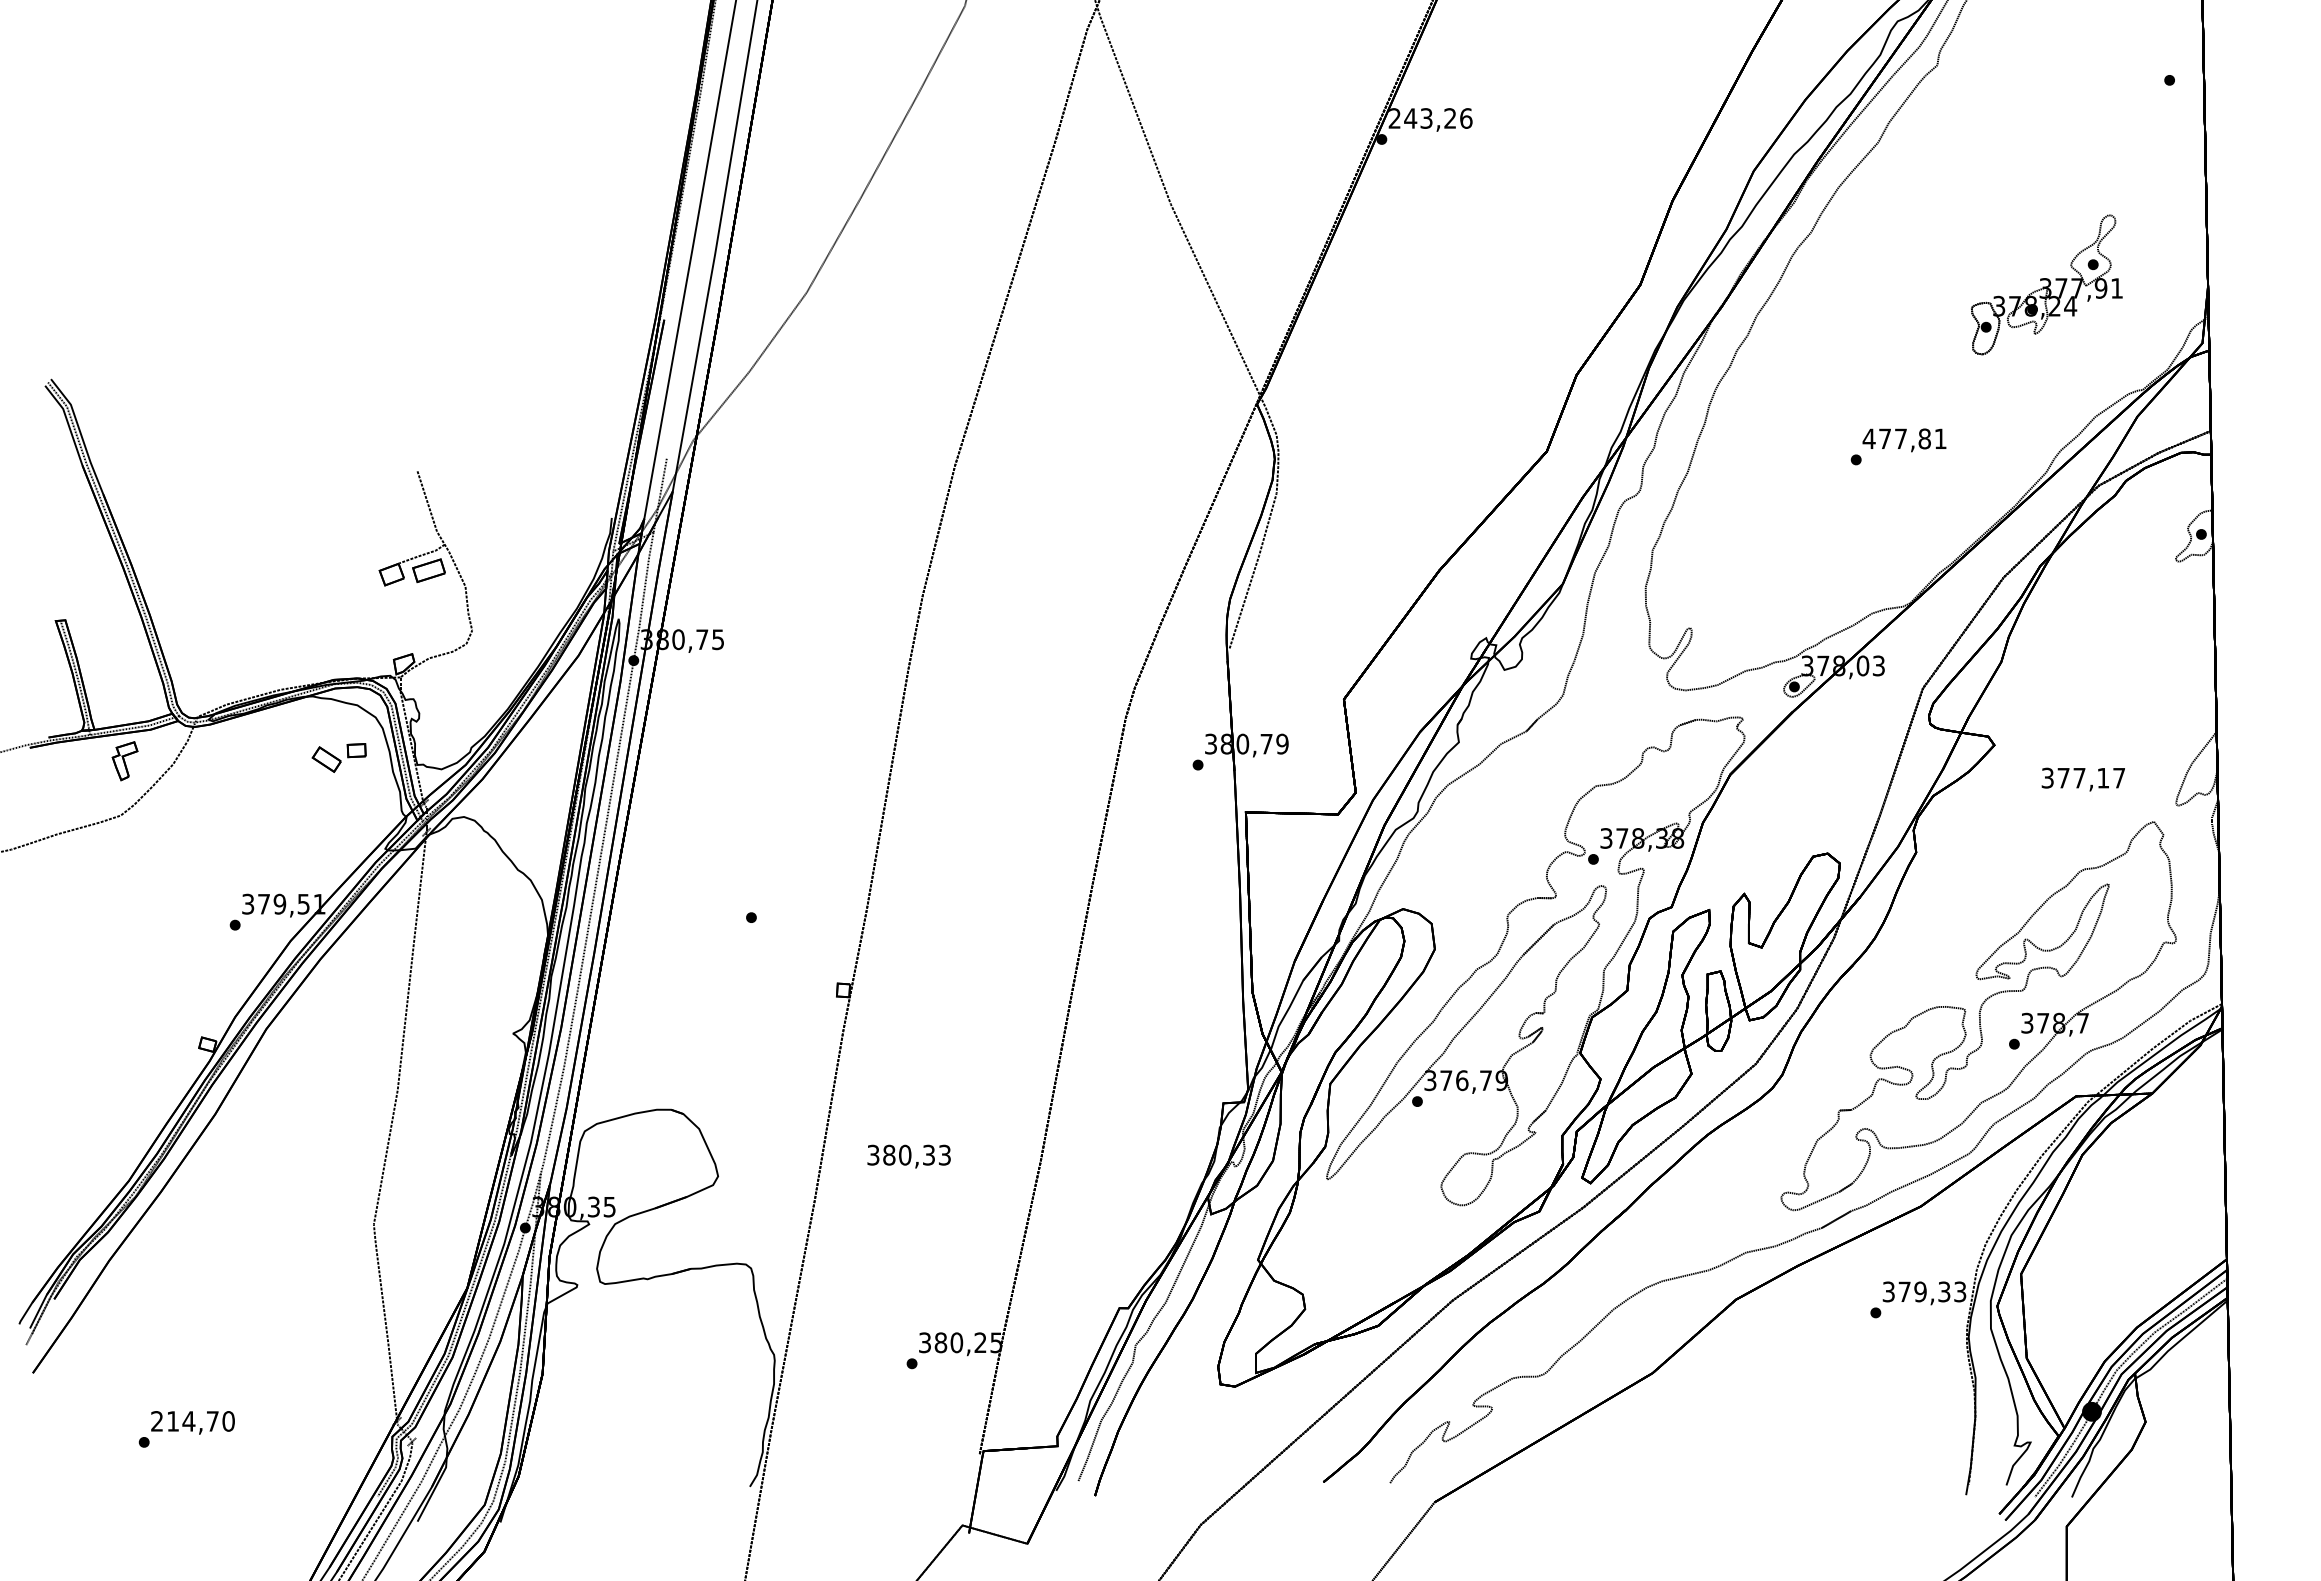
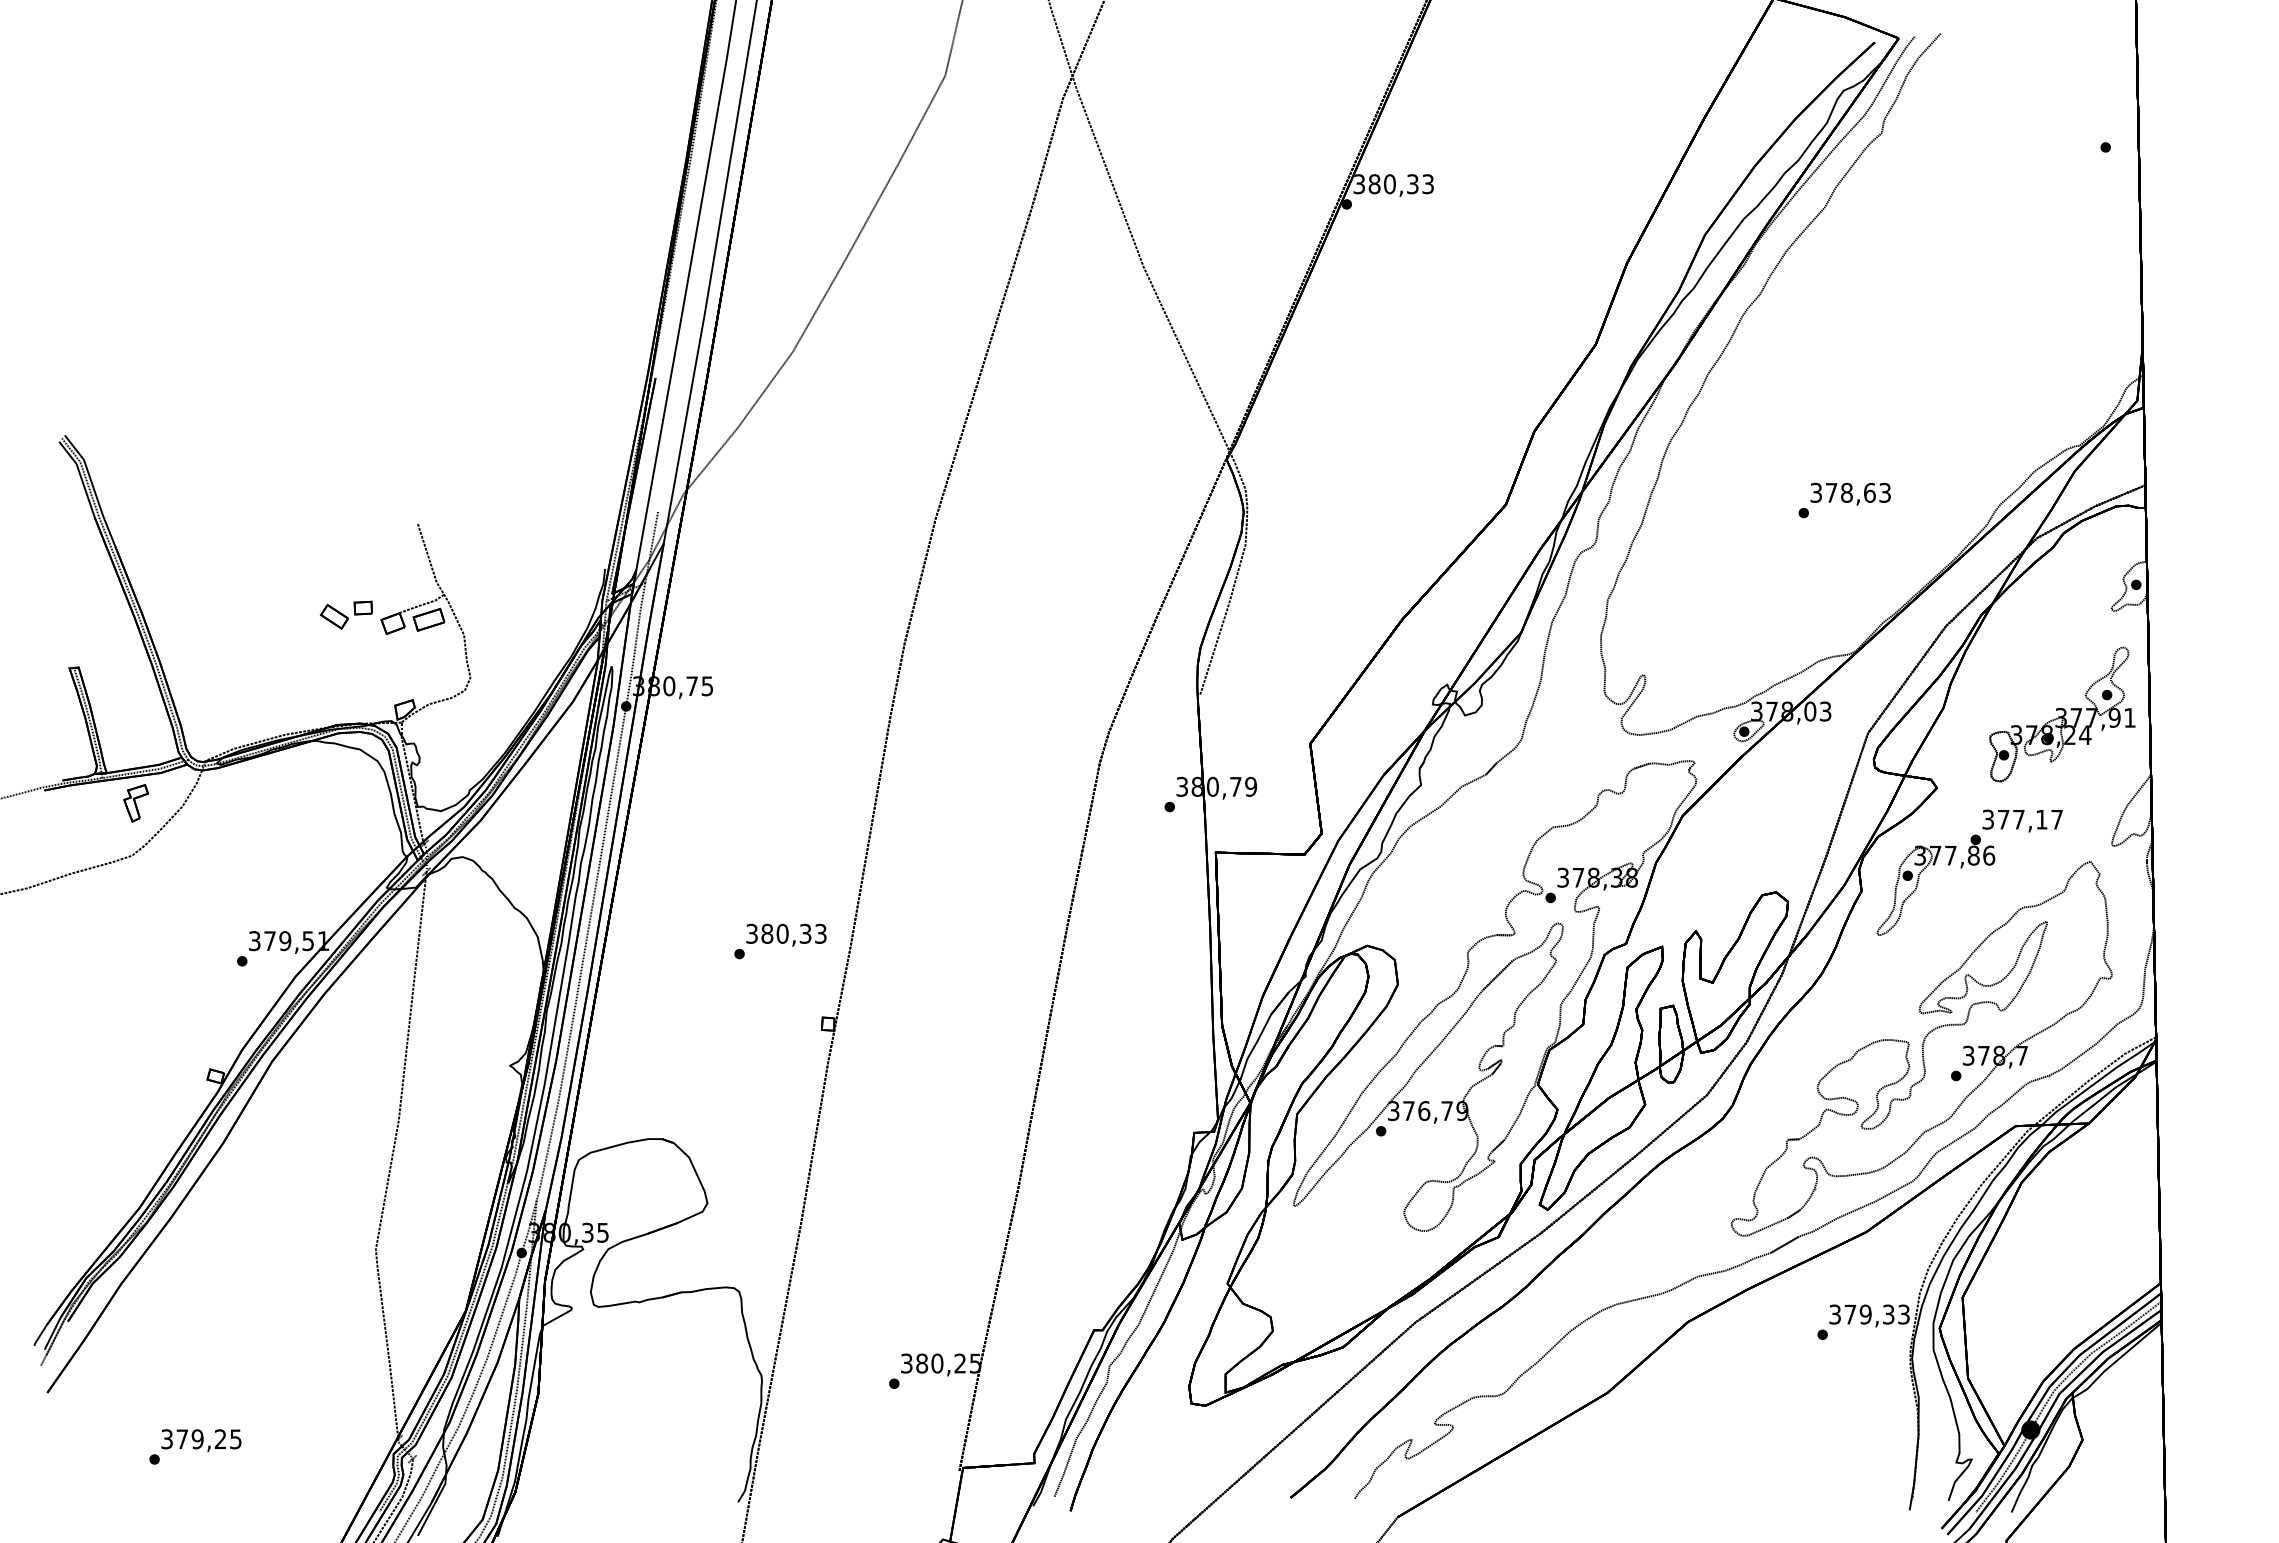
text: (1430, 118) -> (1393, 184), 243,26 -> 380,33
part: (2046, 284) -> (2062, 714), moved
text: (1903, 438) -> (1849, 492), 477,81 -> 378,63
part: (338, 757) -> (345, 614), moved
part: (1976, 840) -> (1919, 879), added
text: (909, 1155) -> (786, 934), moved
text: (192, 1421) -> (201, 1439), 214,70 -> 379,25

